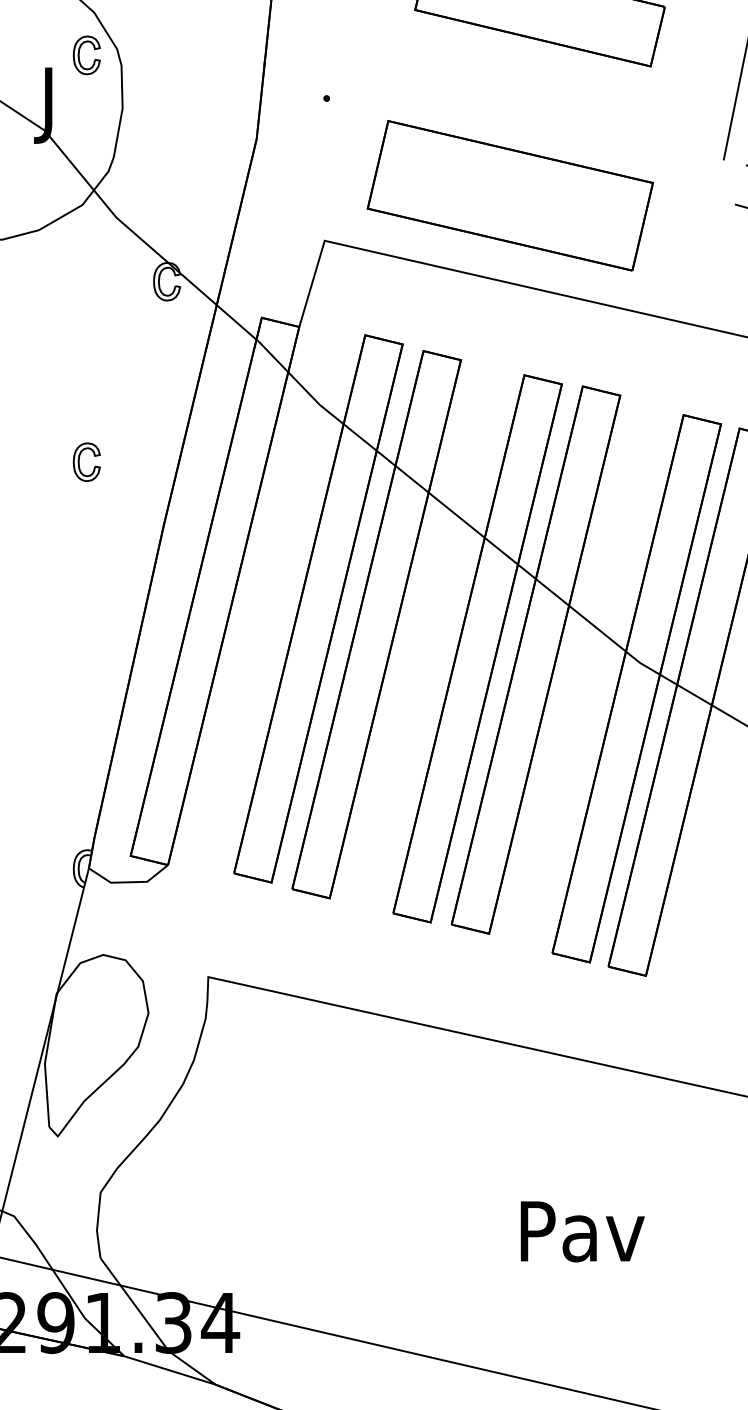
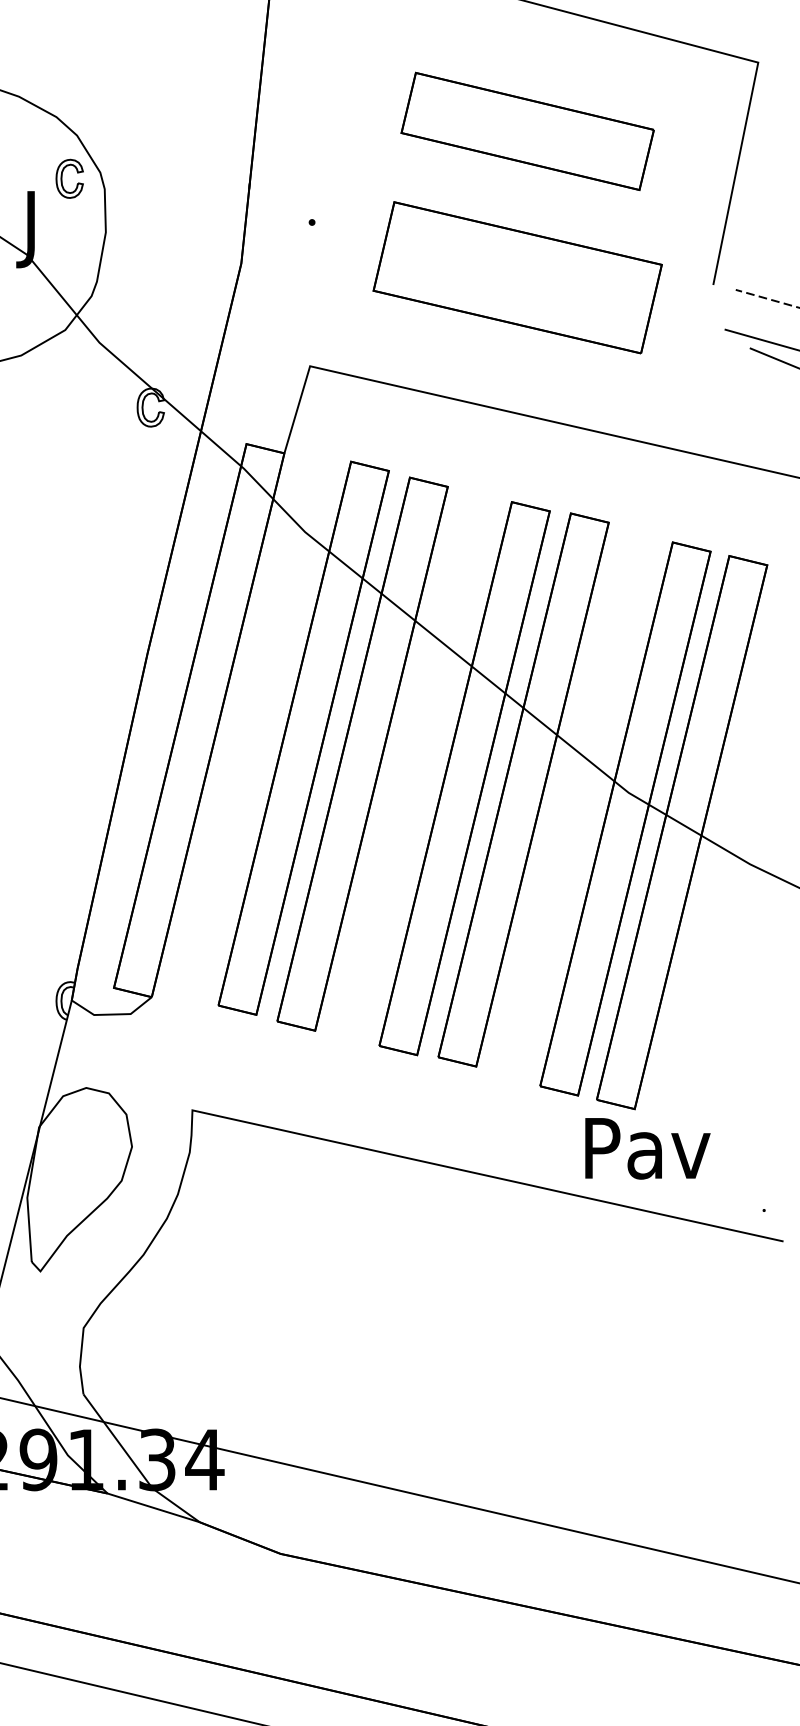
part: (510, 195) -> (517, 277), moved
part: (79, 461) -> (62, 589), removed
text: (582, 1231) -> (647, 1148), moved

